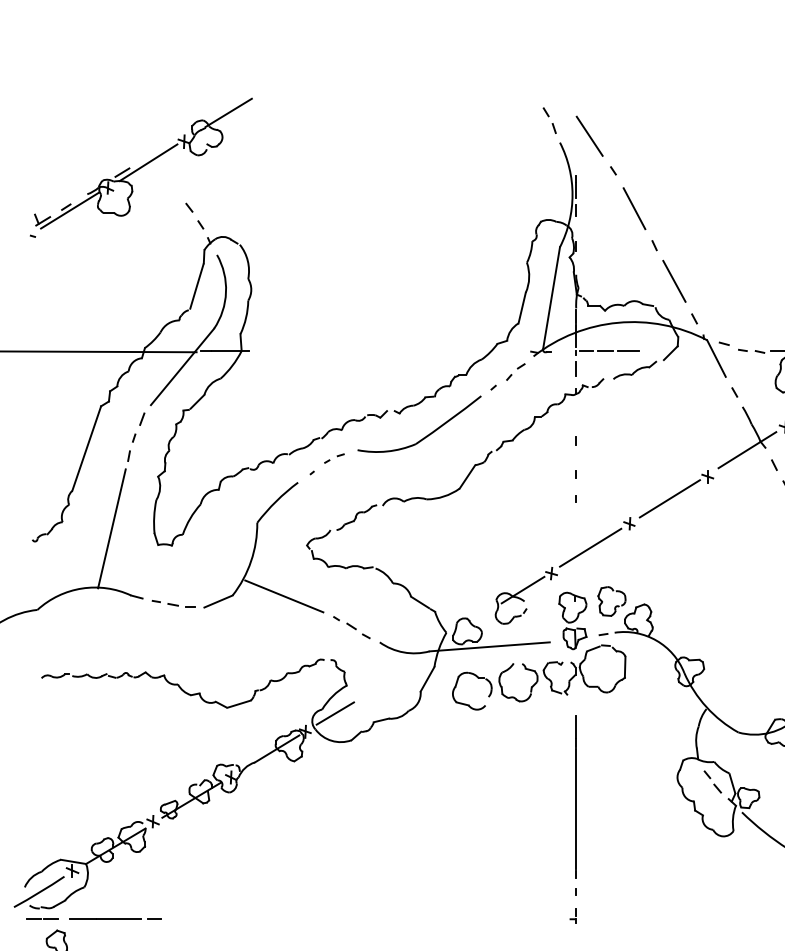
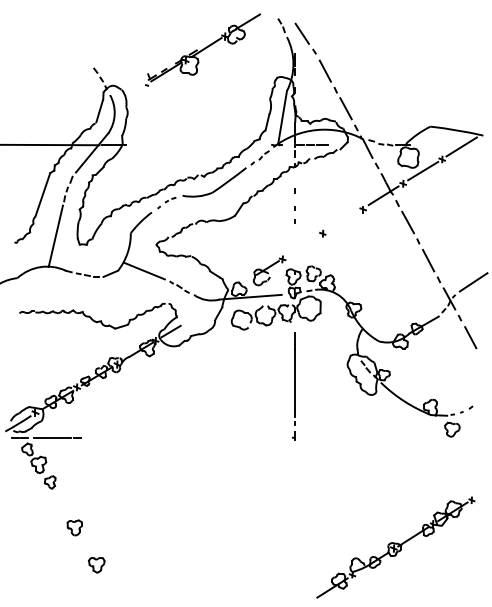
part: (142, 166) -> (203, 49), moved
line: (669, 498) -> (343, 220), removed
line: (590, 546) -> (302, 245), removed

